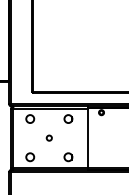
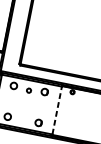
circle: (48, 137) -> (28, 90), moved
line: (87, 138) -> (57, 110), solid -> dashed

